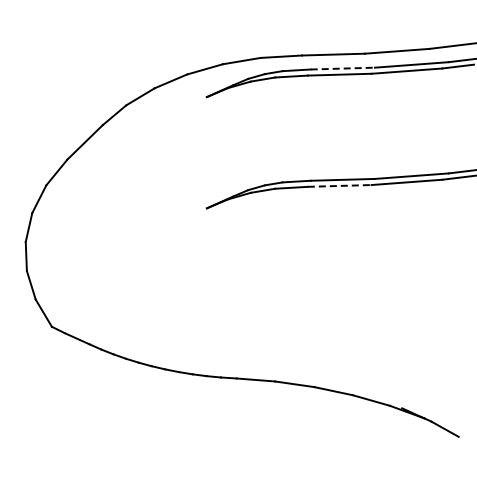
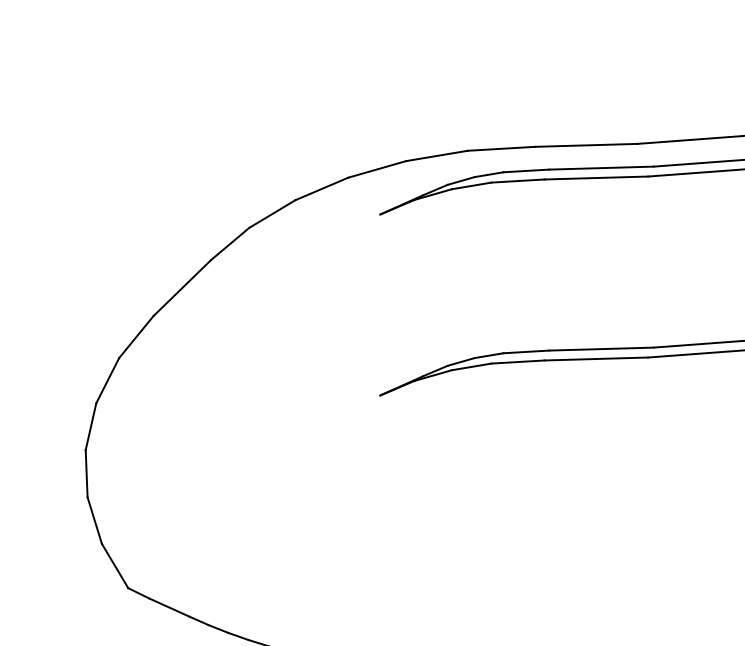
line: (343, 68) -> (602, 167), dashed -> solid
line: (339, 185) -> (596, 358), dashed -> solid

